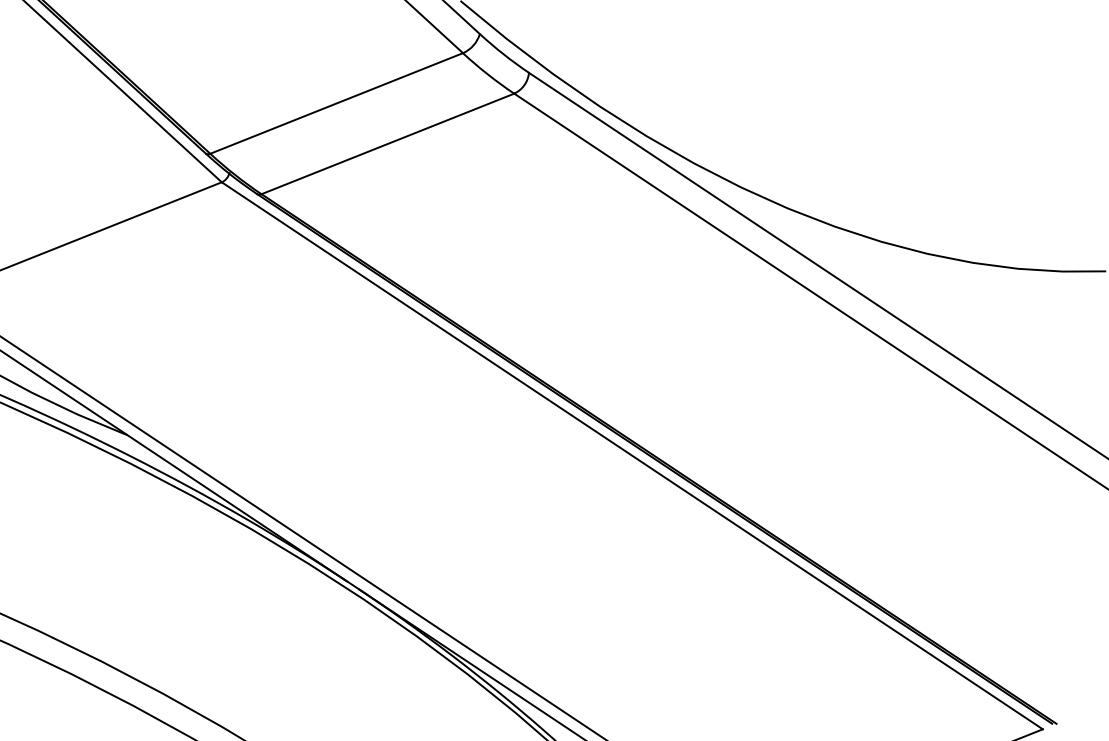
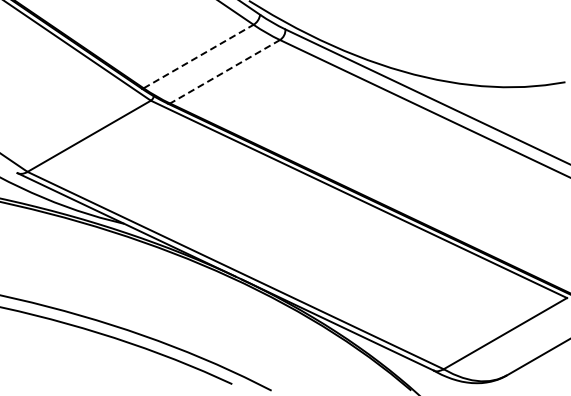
line: (338, 103) -> (199, 56), solid -> dashed
line: (386, 145) -> (224, 72), solid -> dashed

